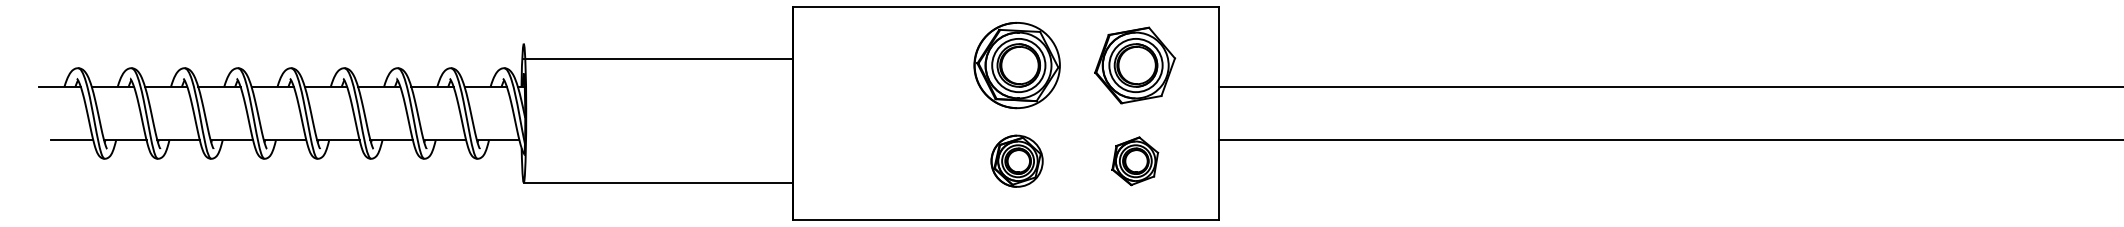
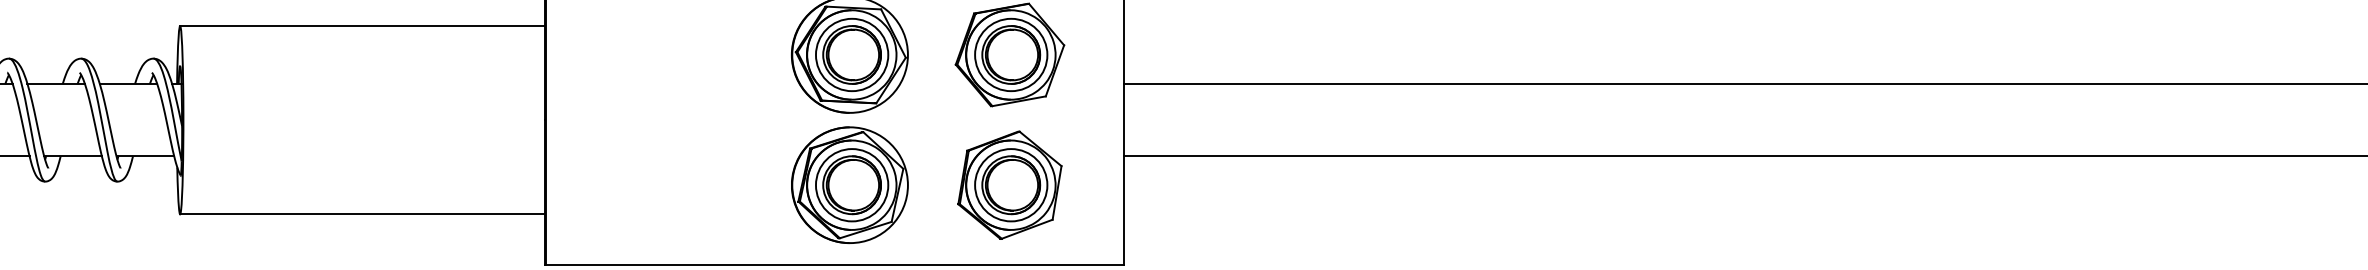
line: (657, 59) -> (361, 26), moved
part: (1016, 160) -> (848, 183), size x1.67
part: (1135, 160) -> (1010, 183), size x1.67

